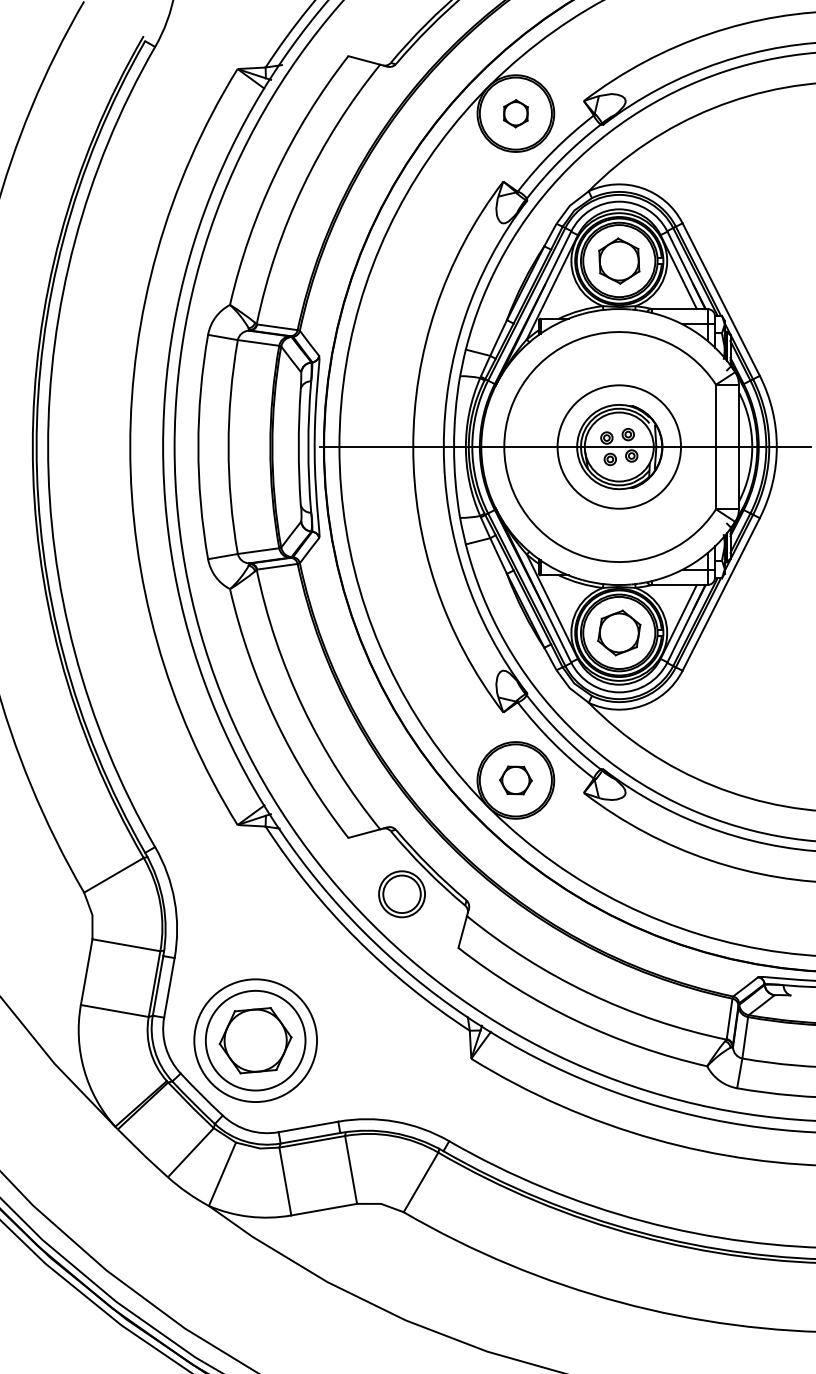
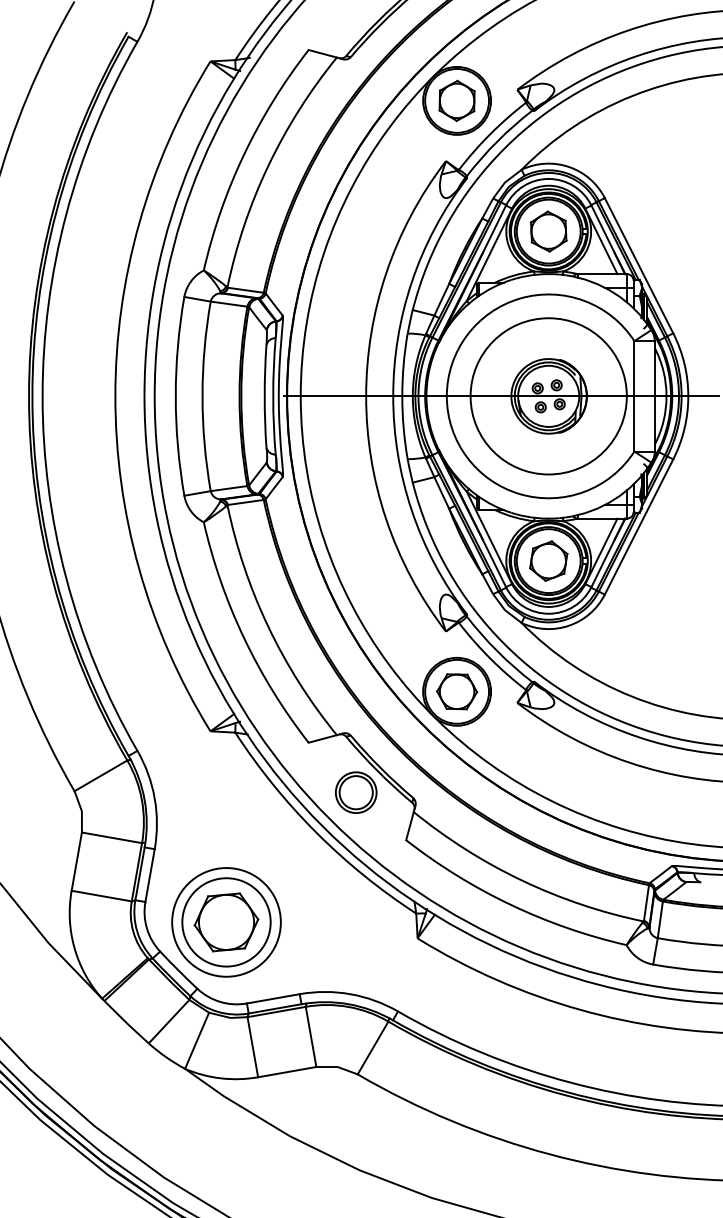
part: (515, 113) -> (456, 100), size x1.67
circle: (619, 446) -> (548, 395), size x1.43
part: (515, 780) -> (456, 691), size x1.43

